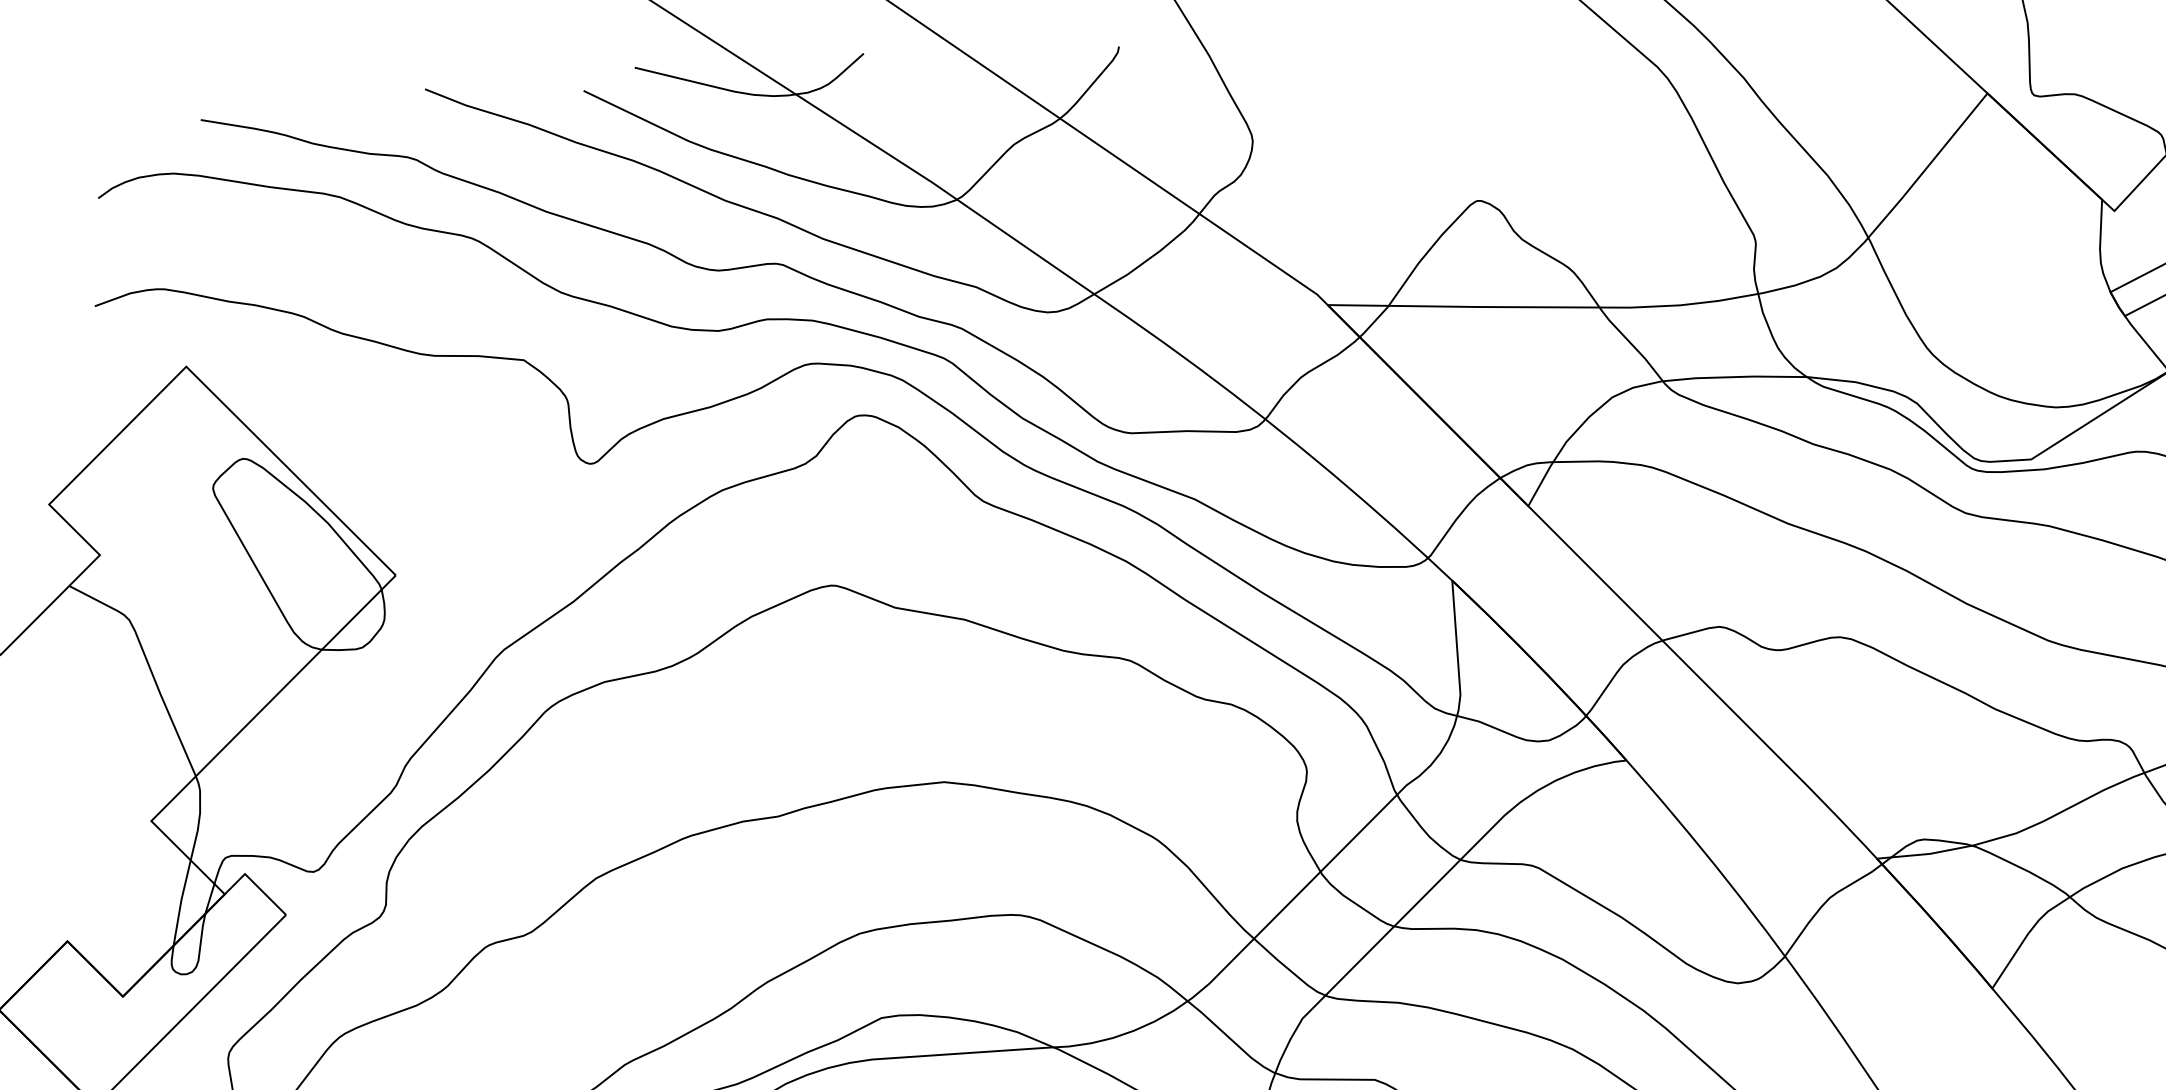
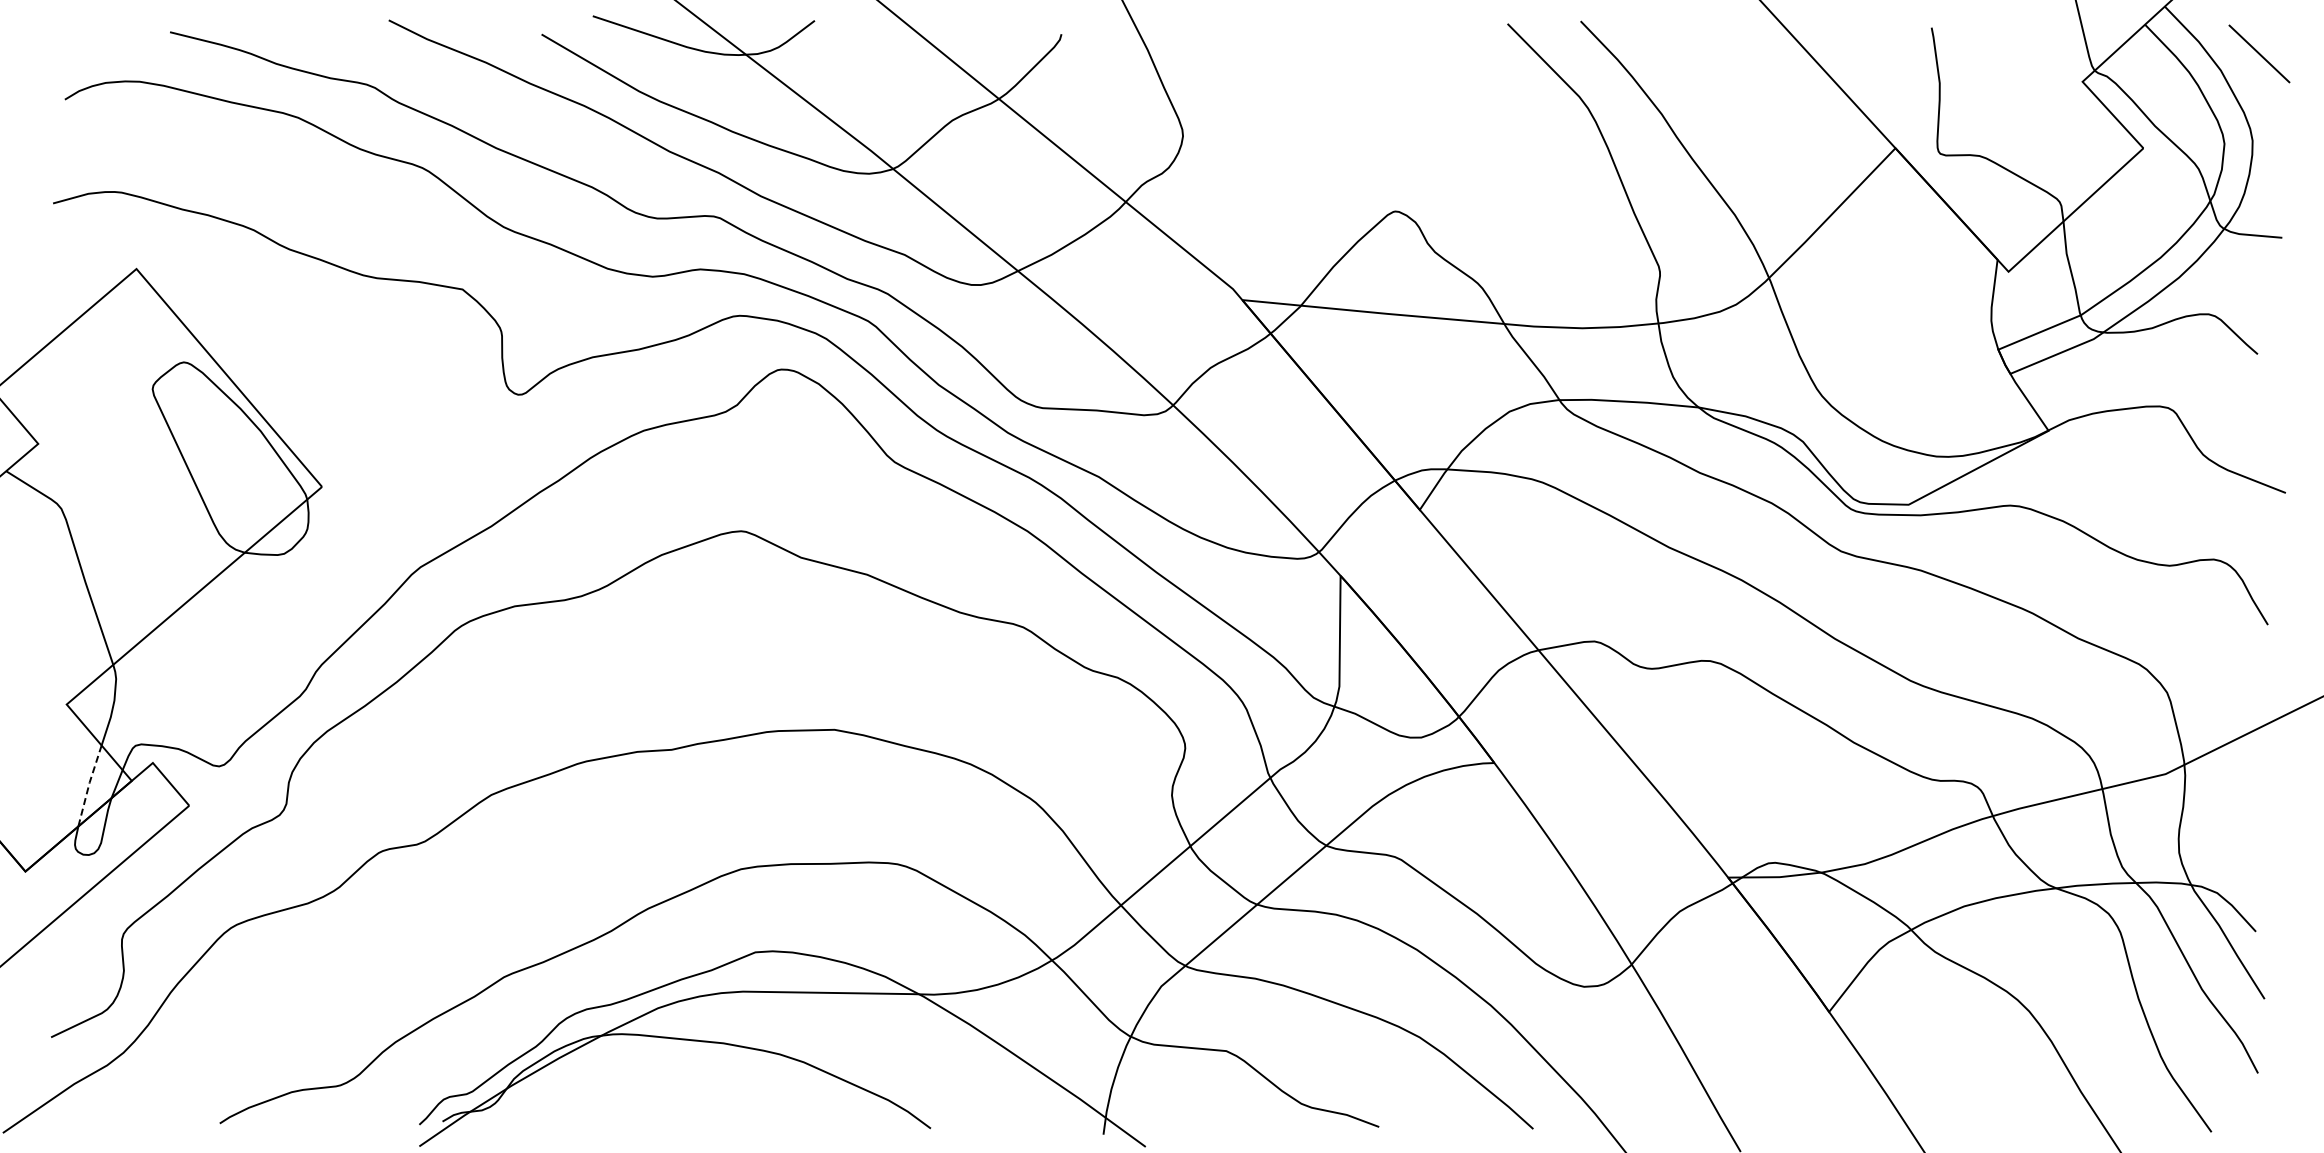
line: (180, 902) -> (88, 785), solid -> dashed

